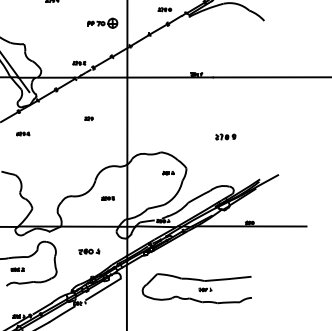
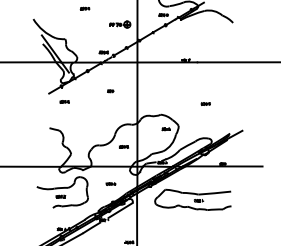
part: (224, 136) -> (205, 103), size x0.62
part: (88, 250) -> (110, 183), size x0.62
part: (196, 288) -> (192, 199), moved

